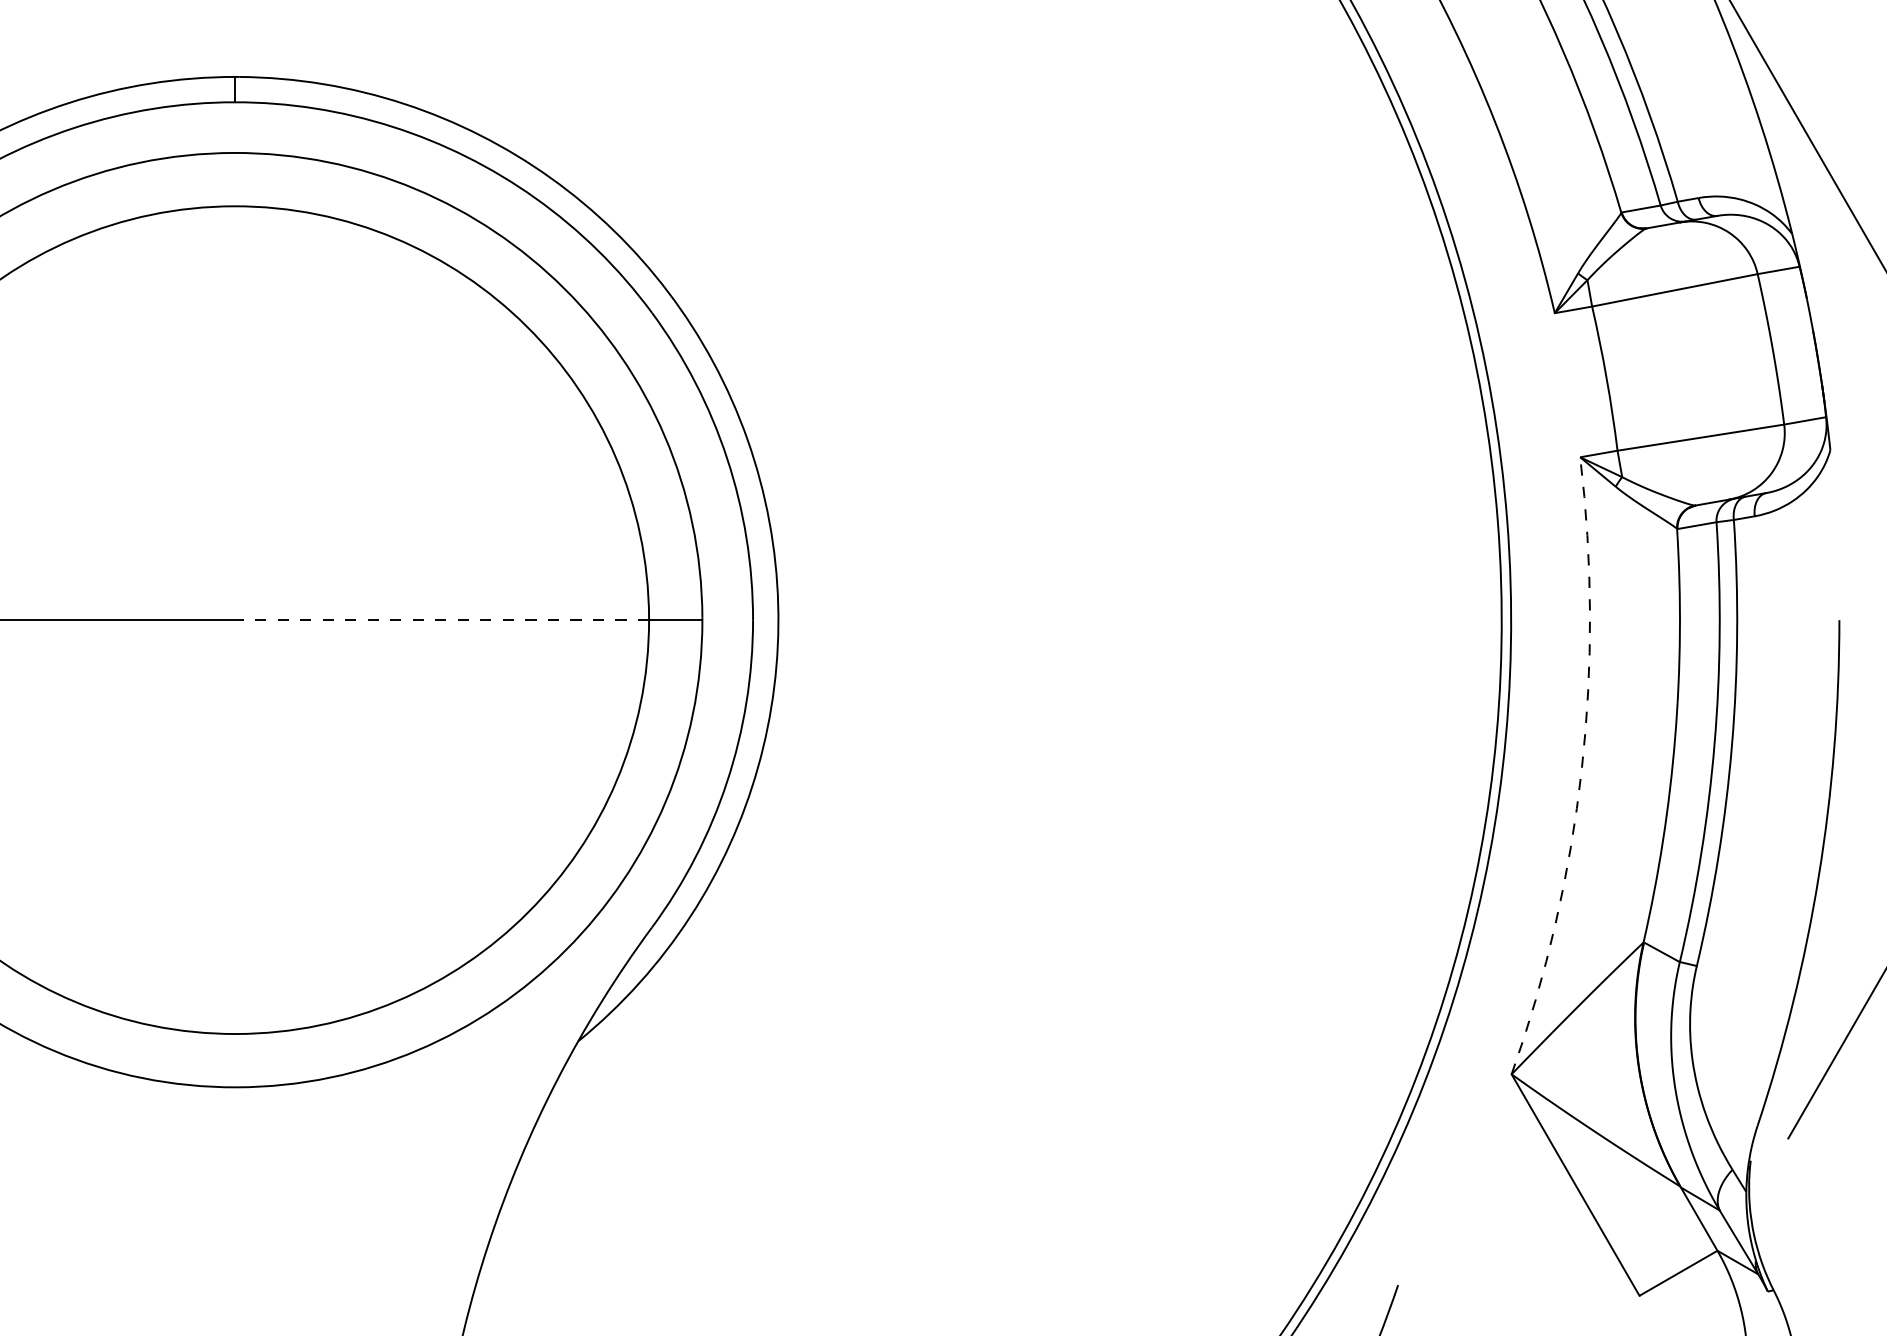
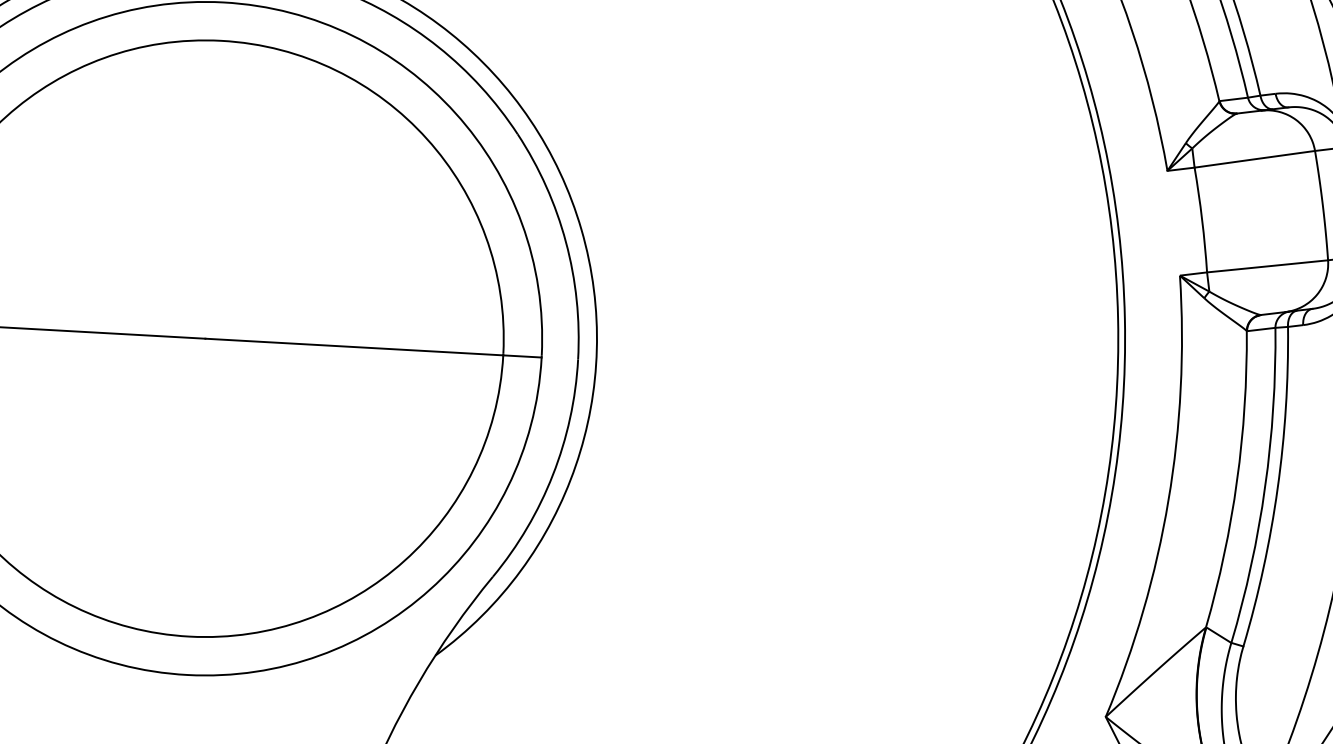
line: (442, 620) -> (354, 347), dashed -> solid
arc: (1581, 769) -> (1168, 500), dashed -> solid

